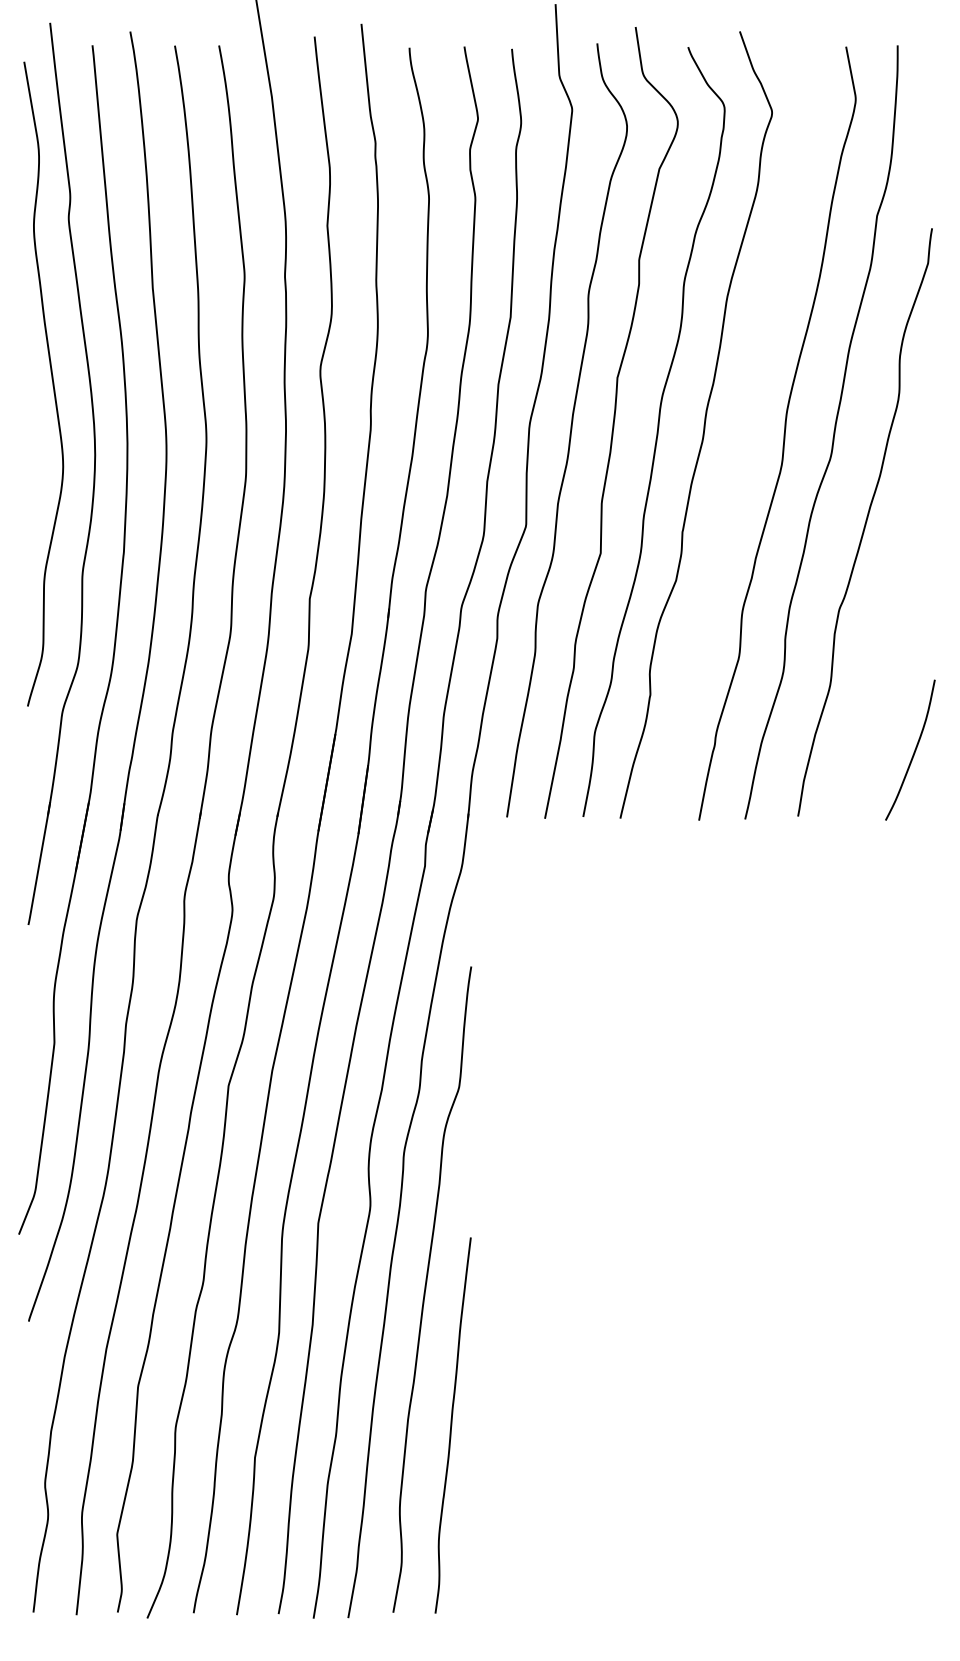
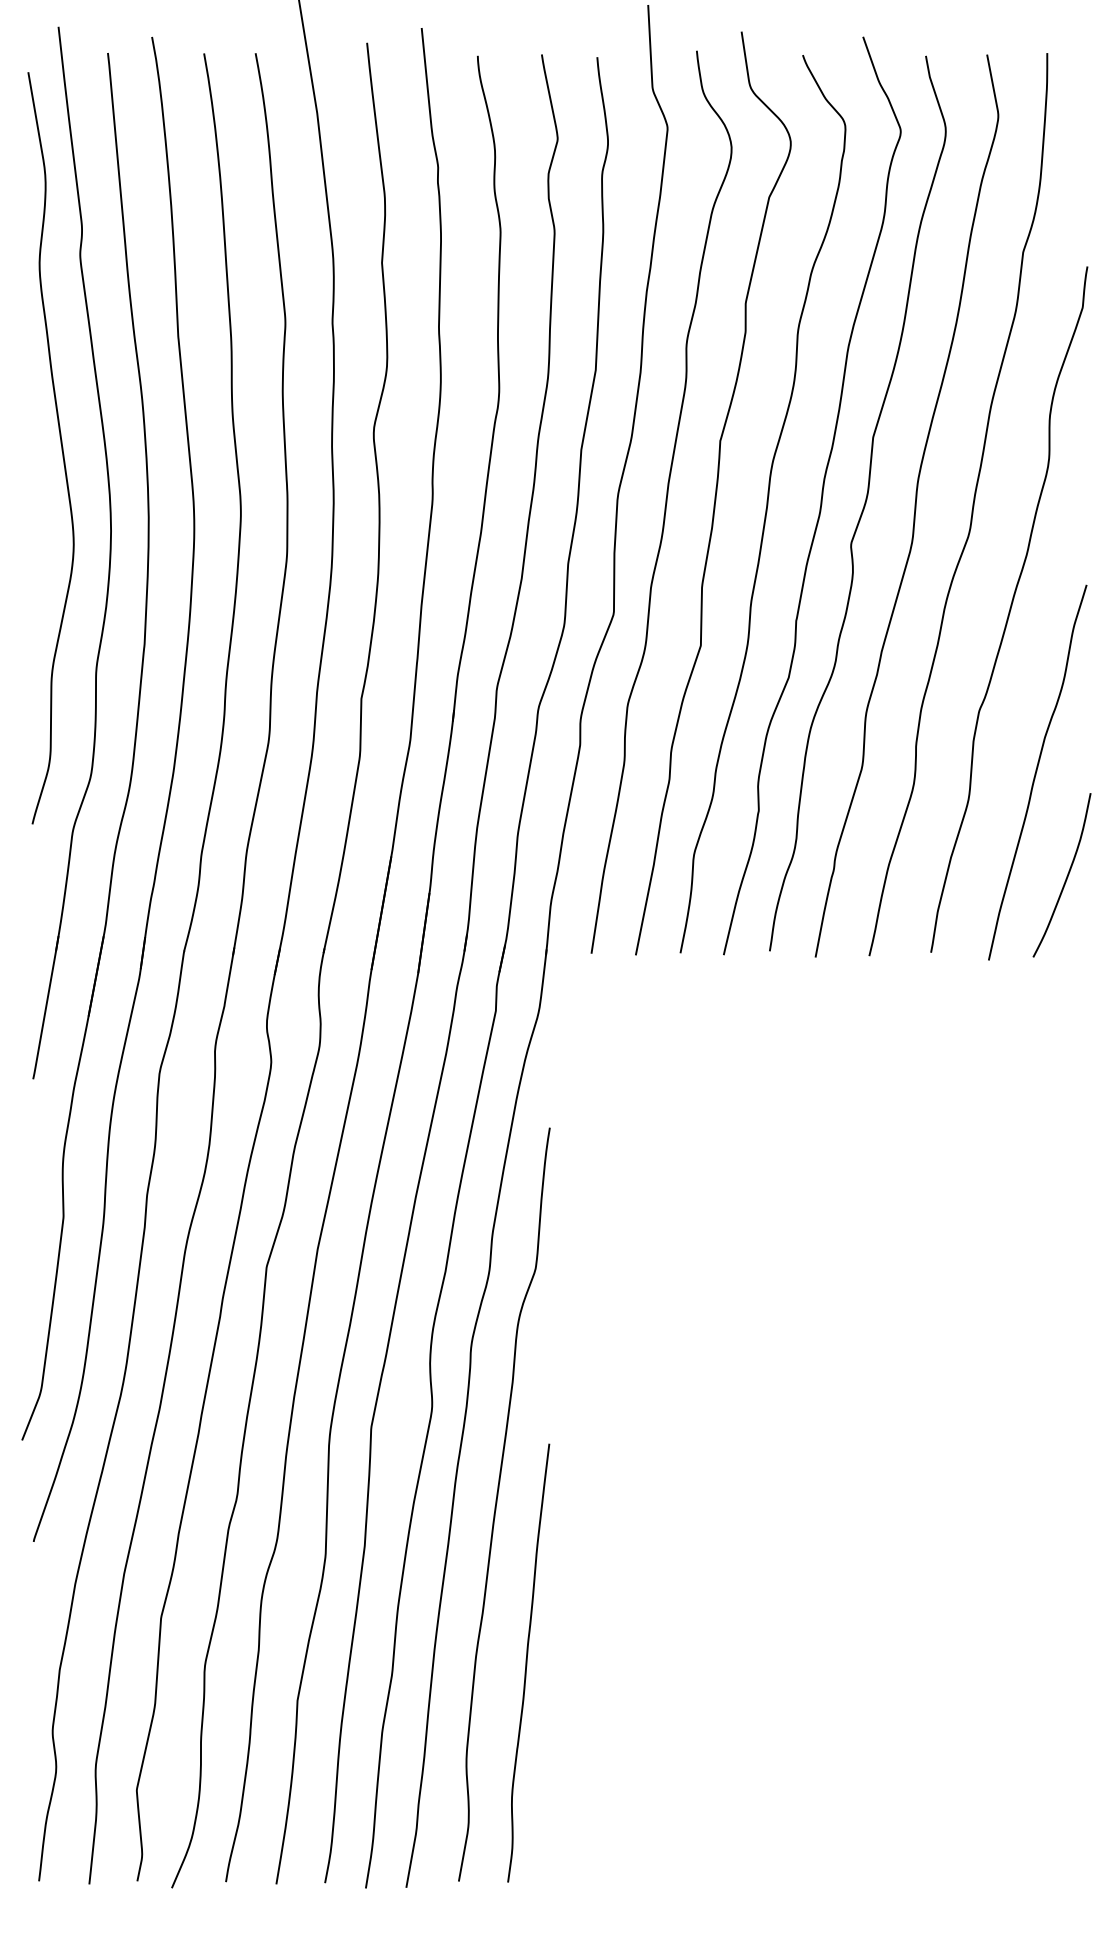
curve: (740, 433) -> (863, 505), added
curve: (889, 661) -> (1037, 771), added

